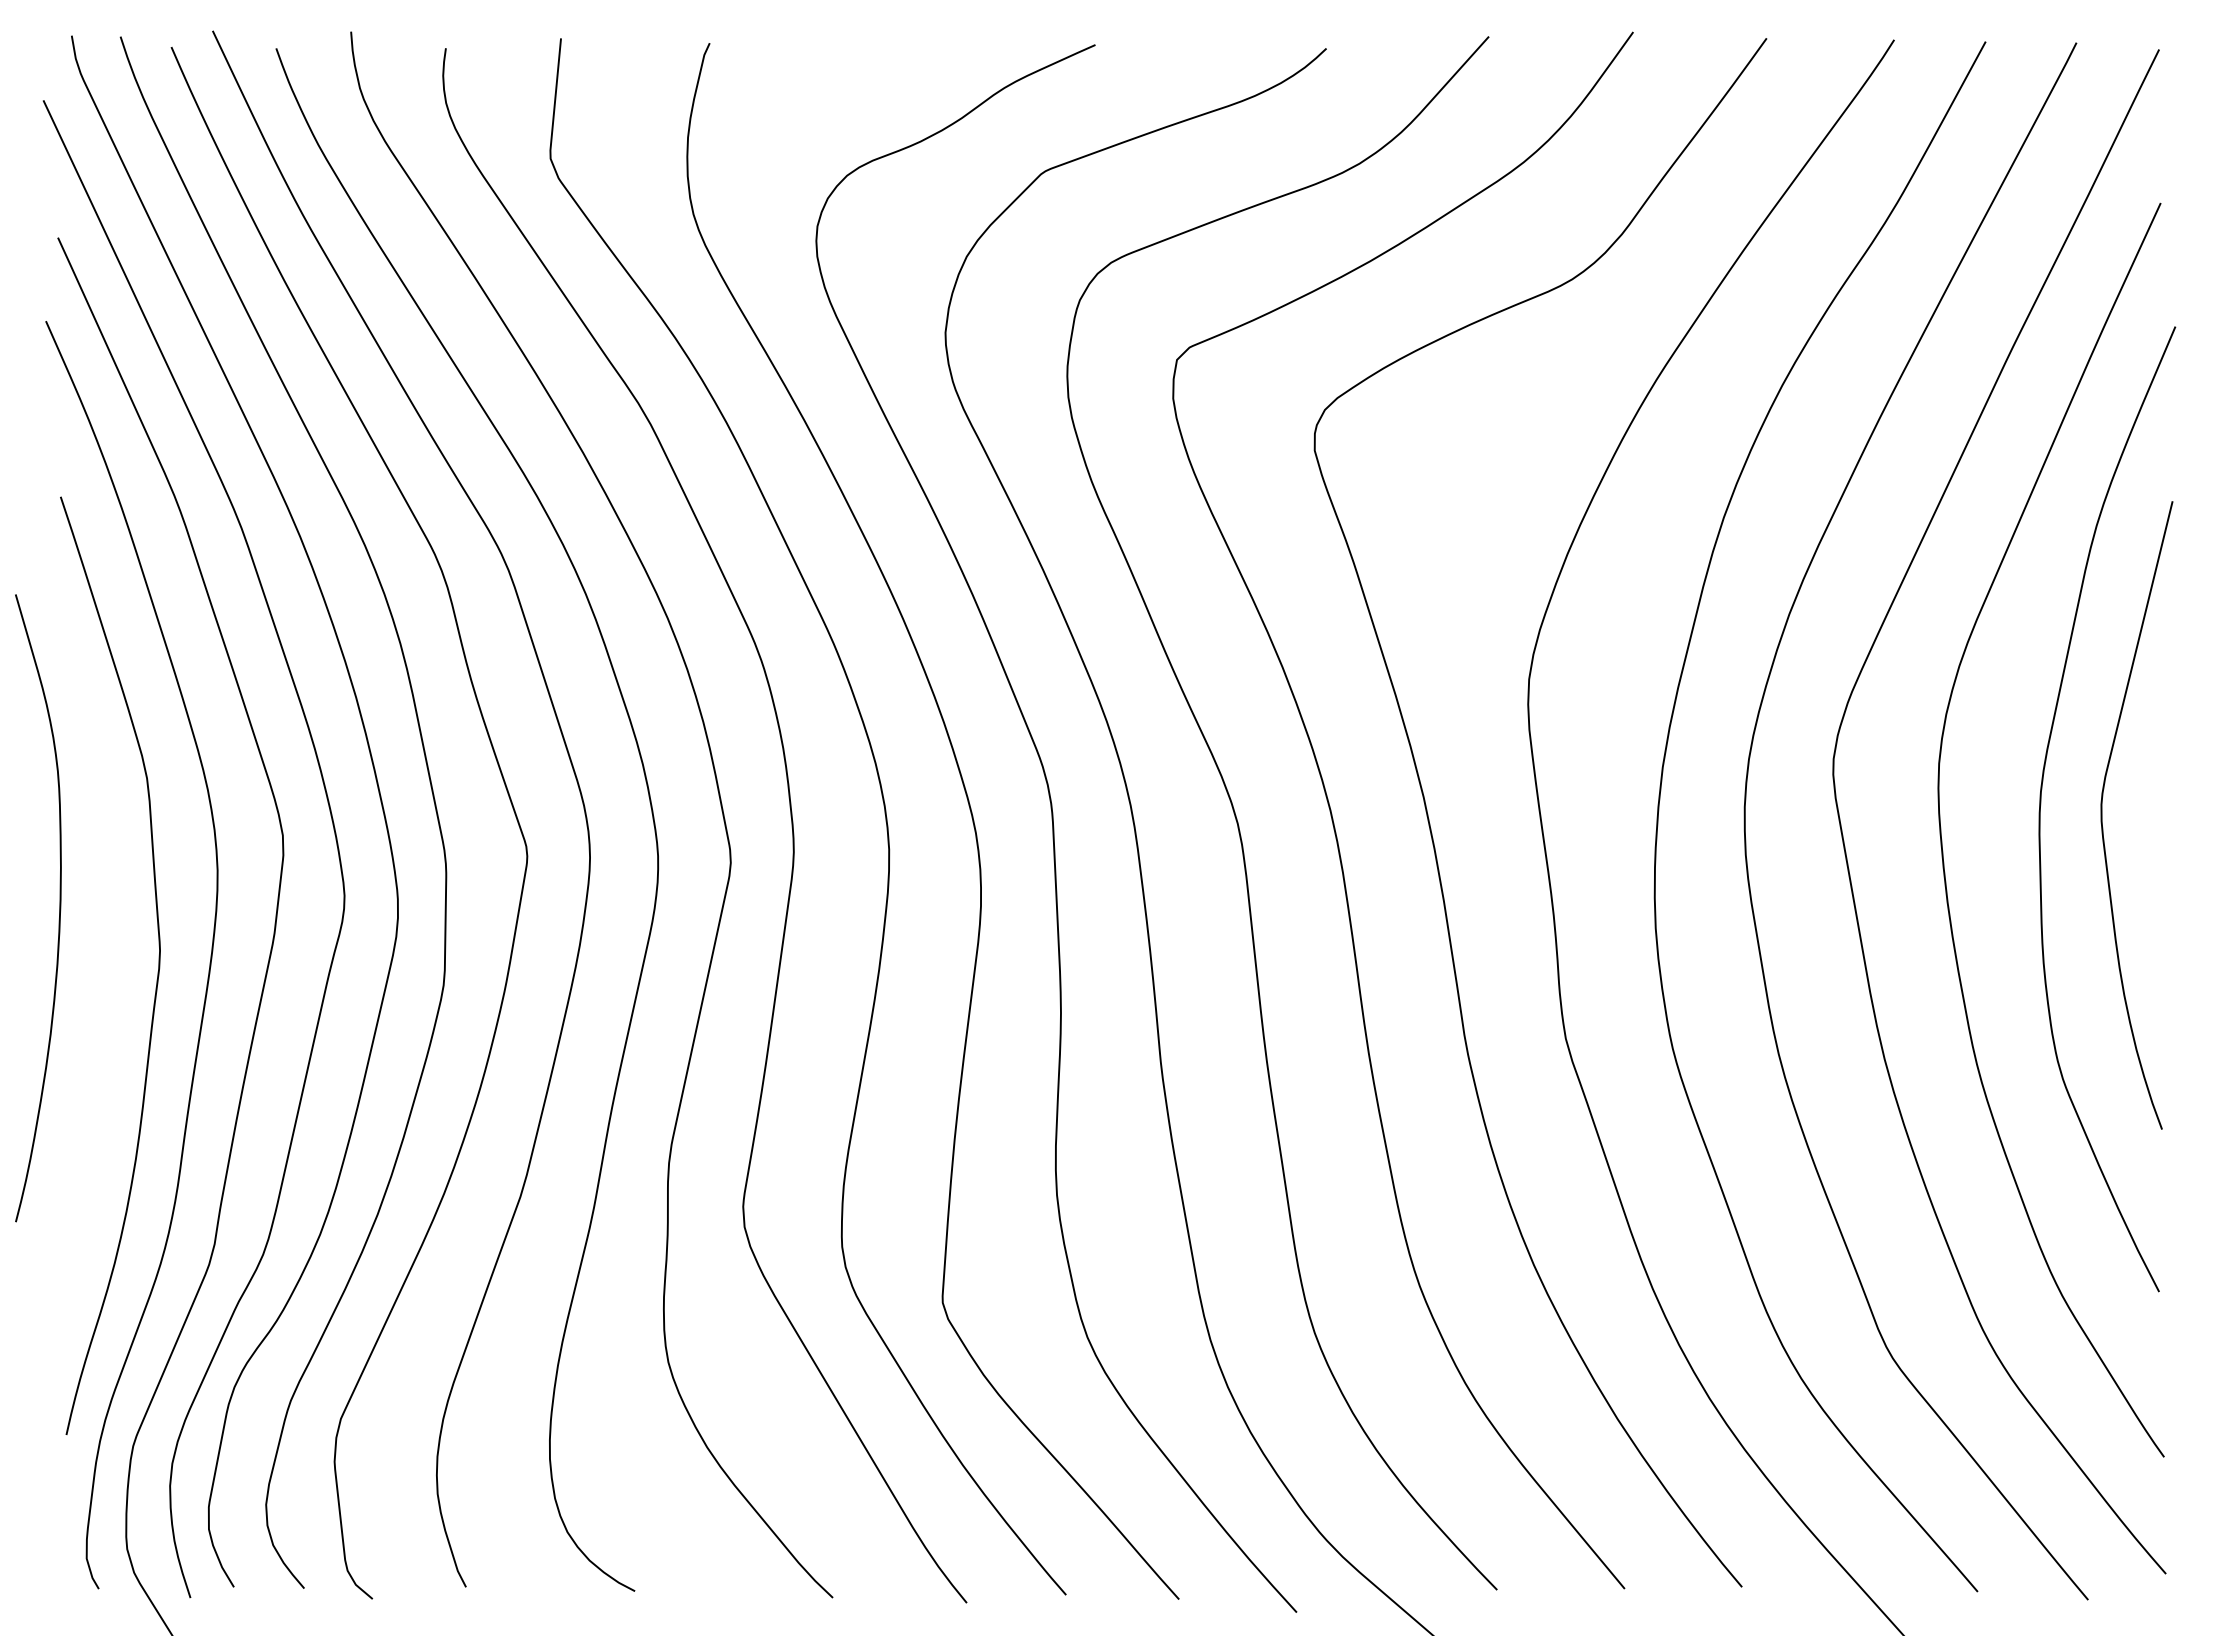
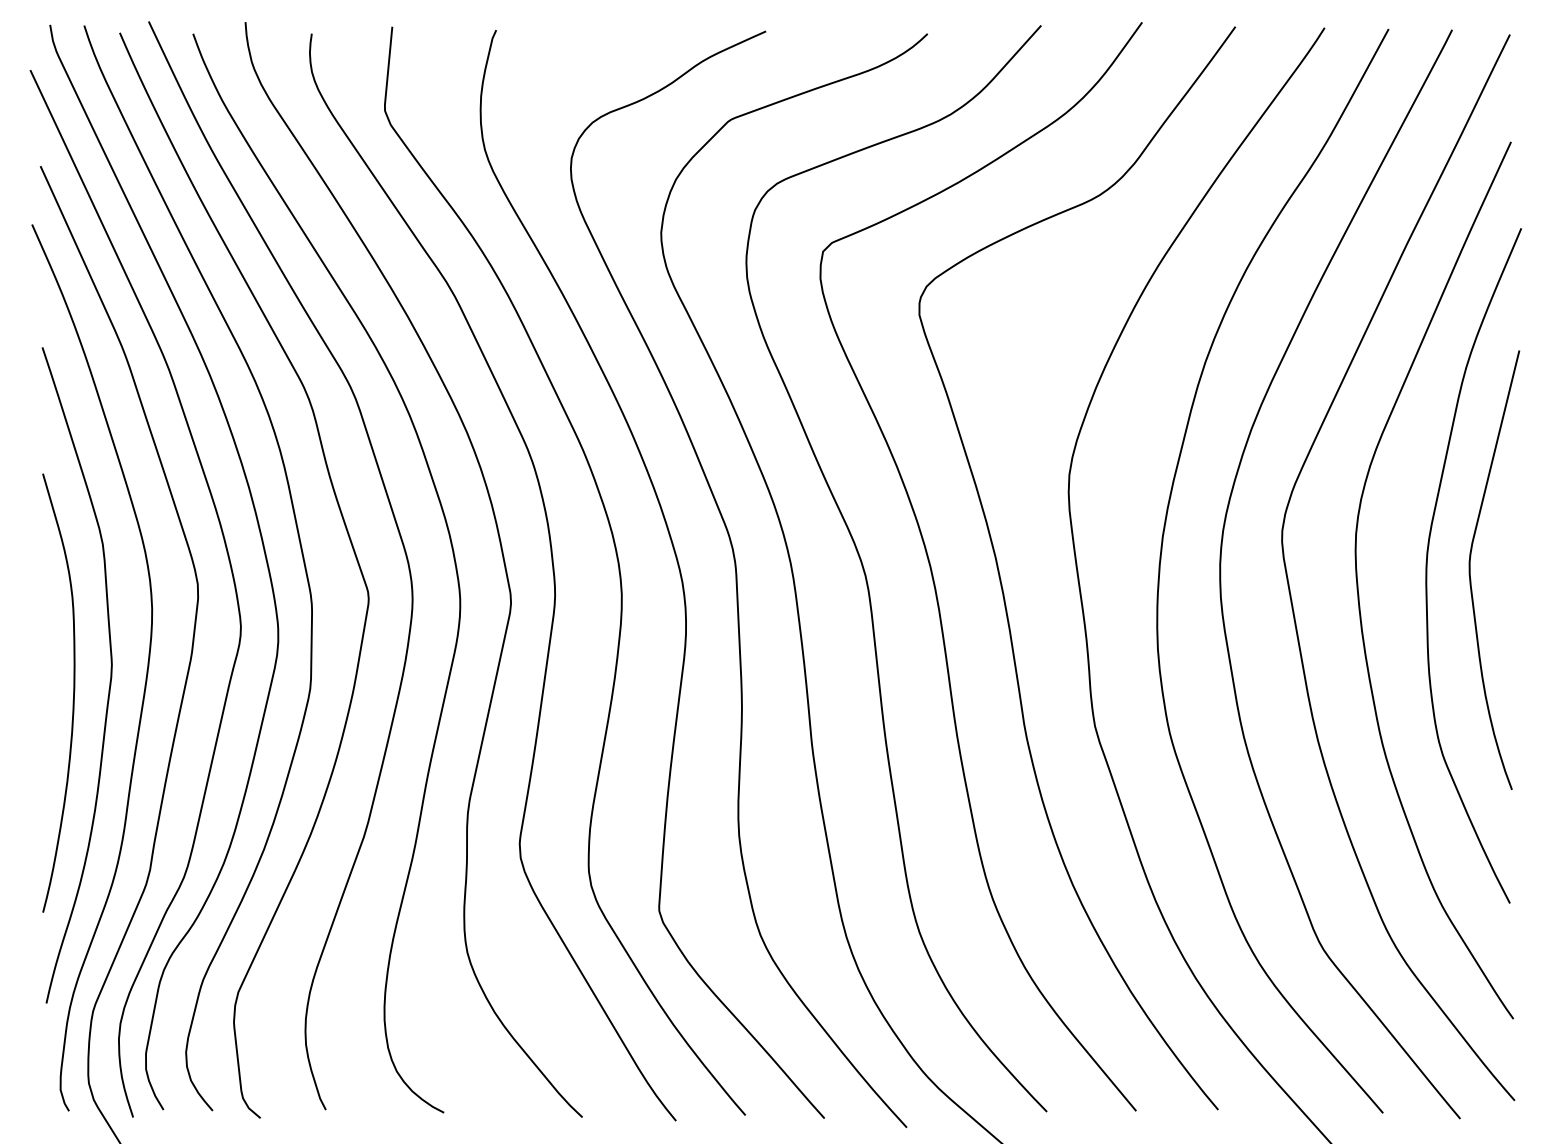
curve: (59, 907) -> (73, 692), moved

